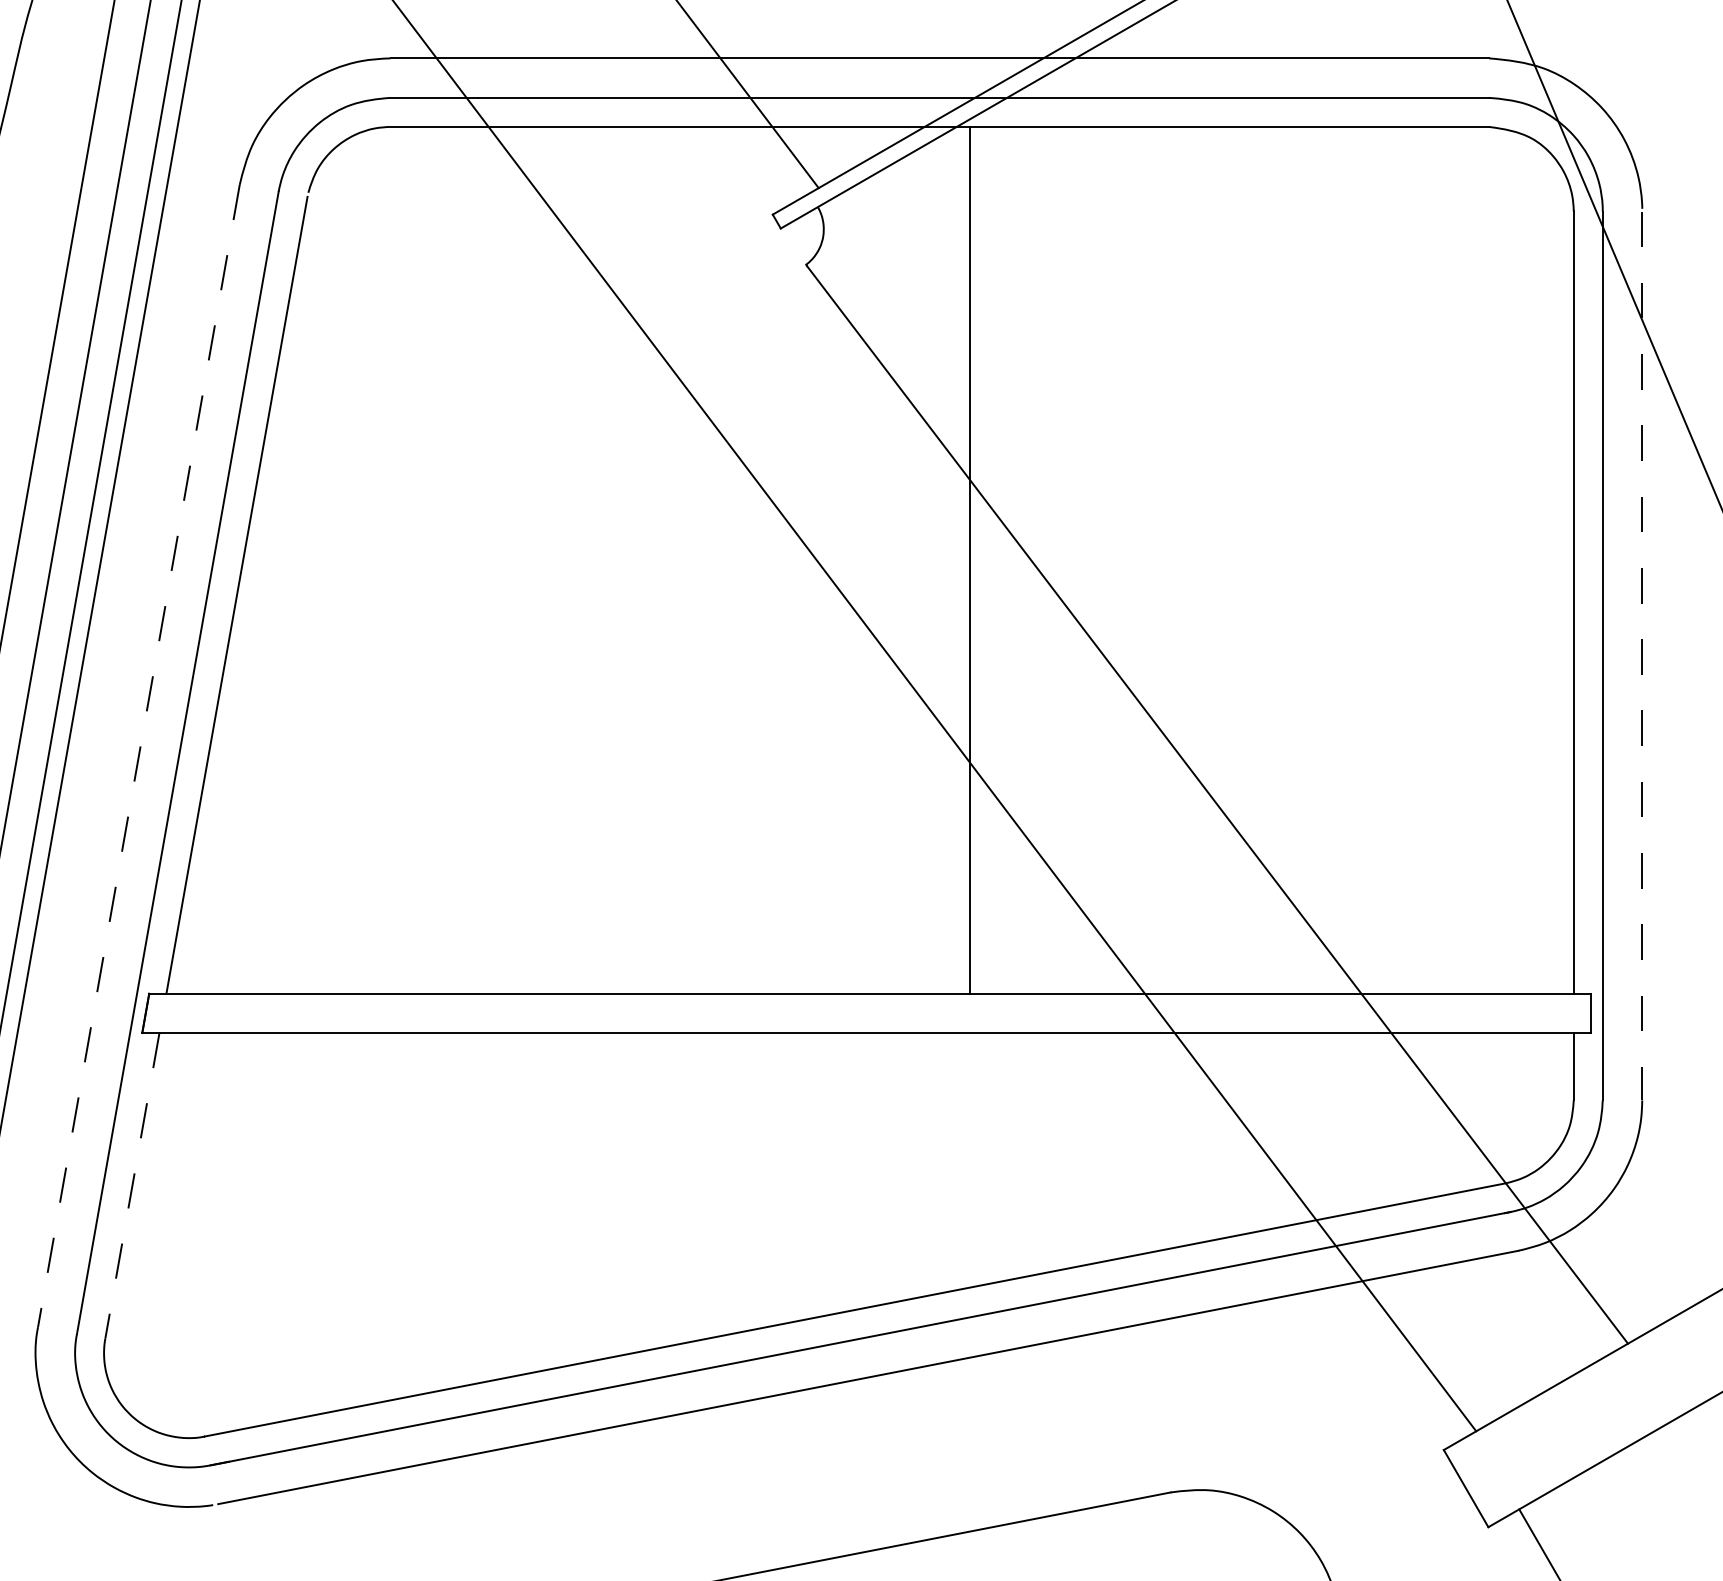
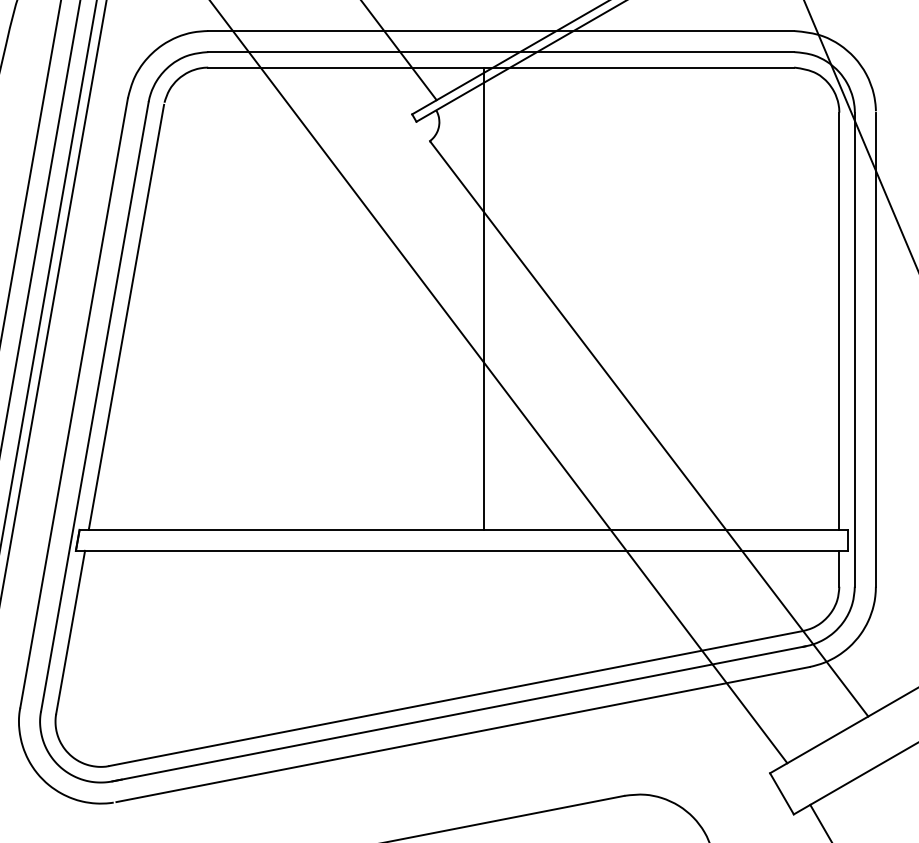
line: (970, 559) -> (484, 298), moved
line: (1641, 657) -> (875, 350), dashed -> solid
line: (139, 756) -> (74, 403), dashed -> solid
line: (132, 1186) -> (70, 632), dashed -> solid

